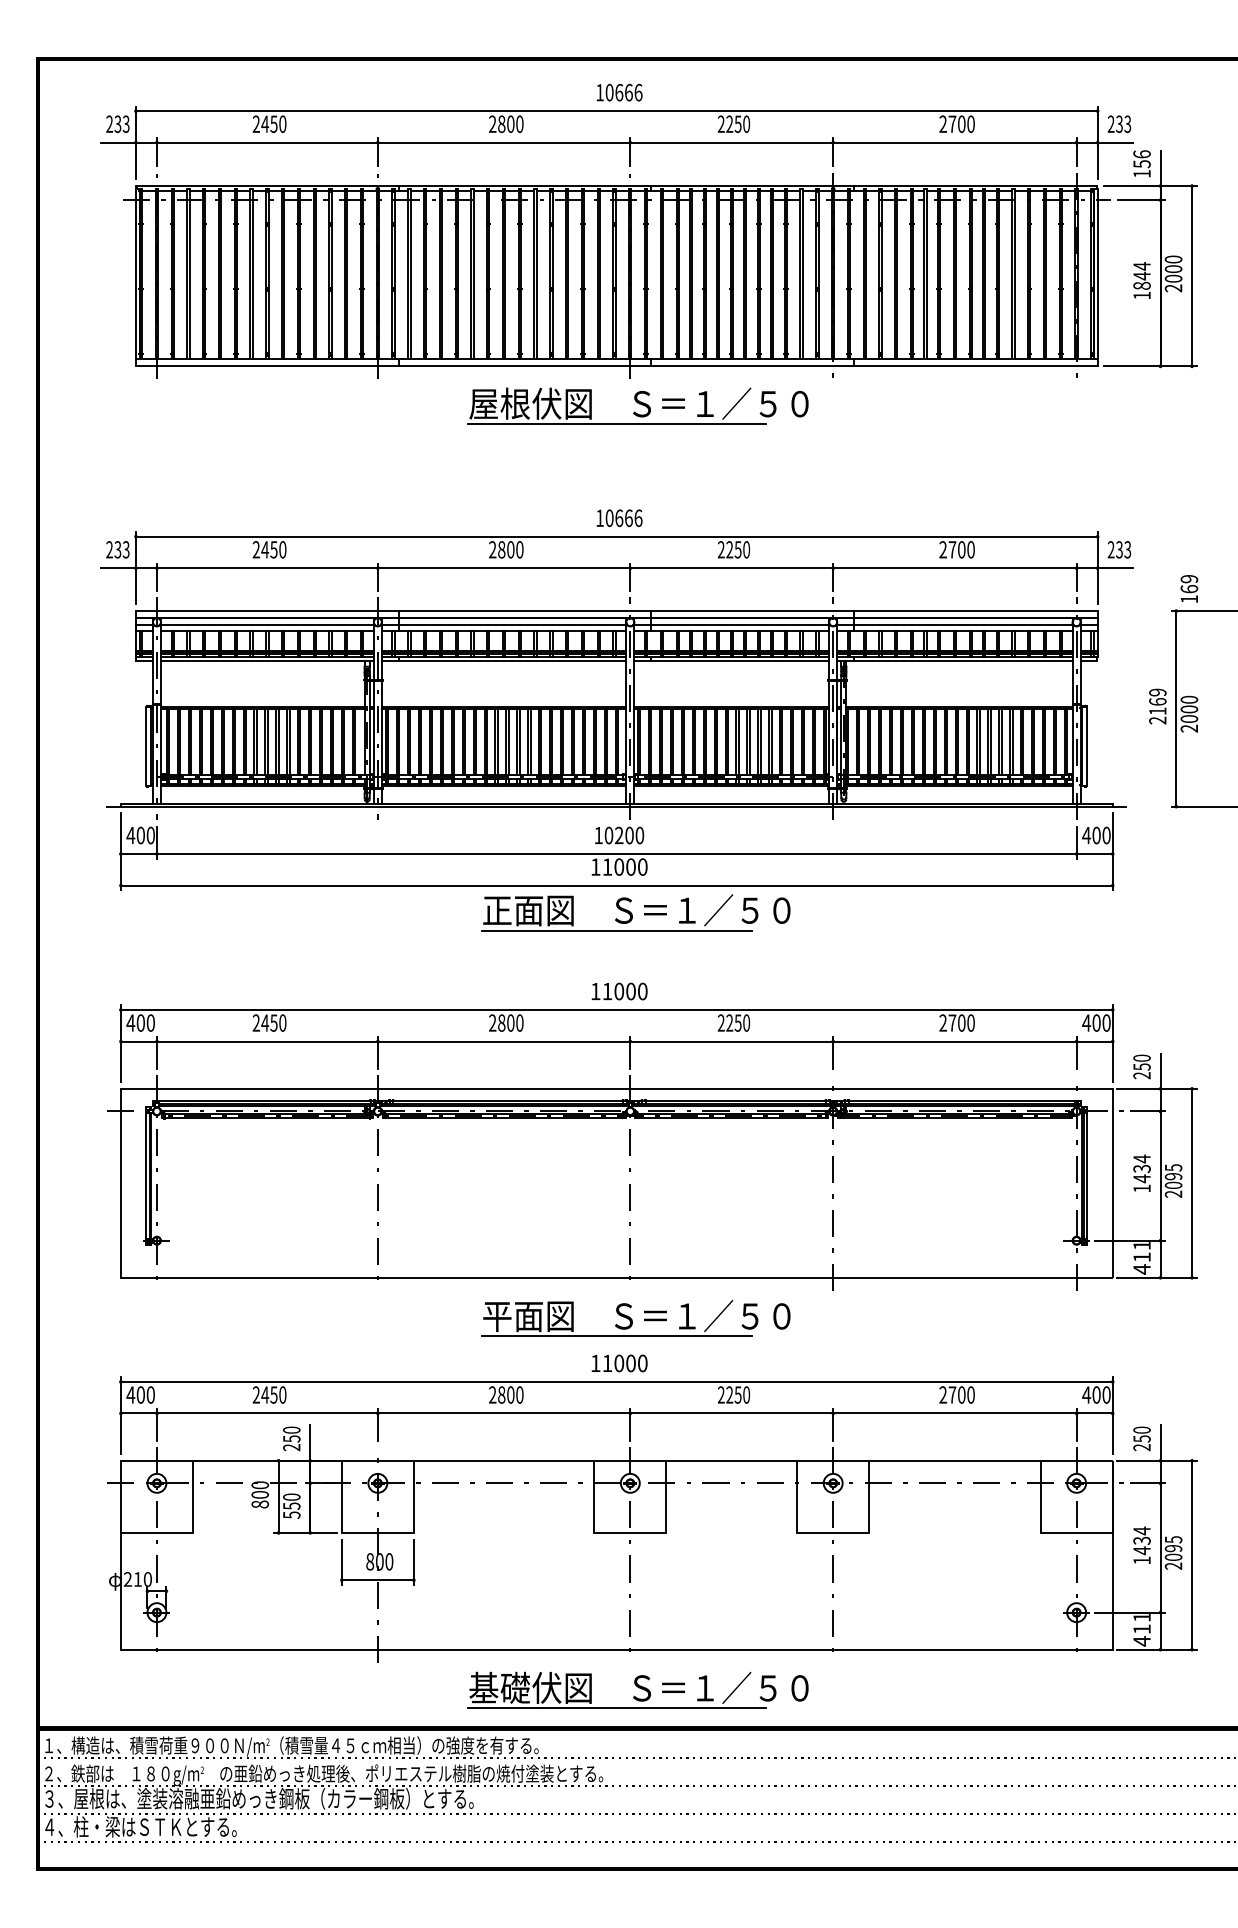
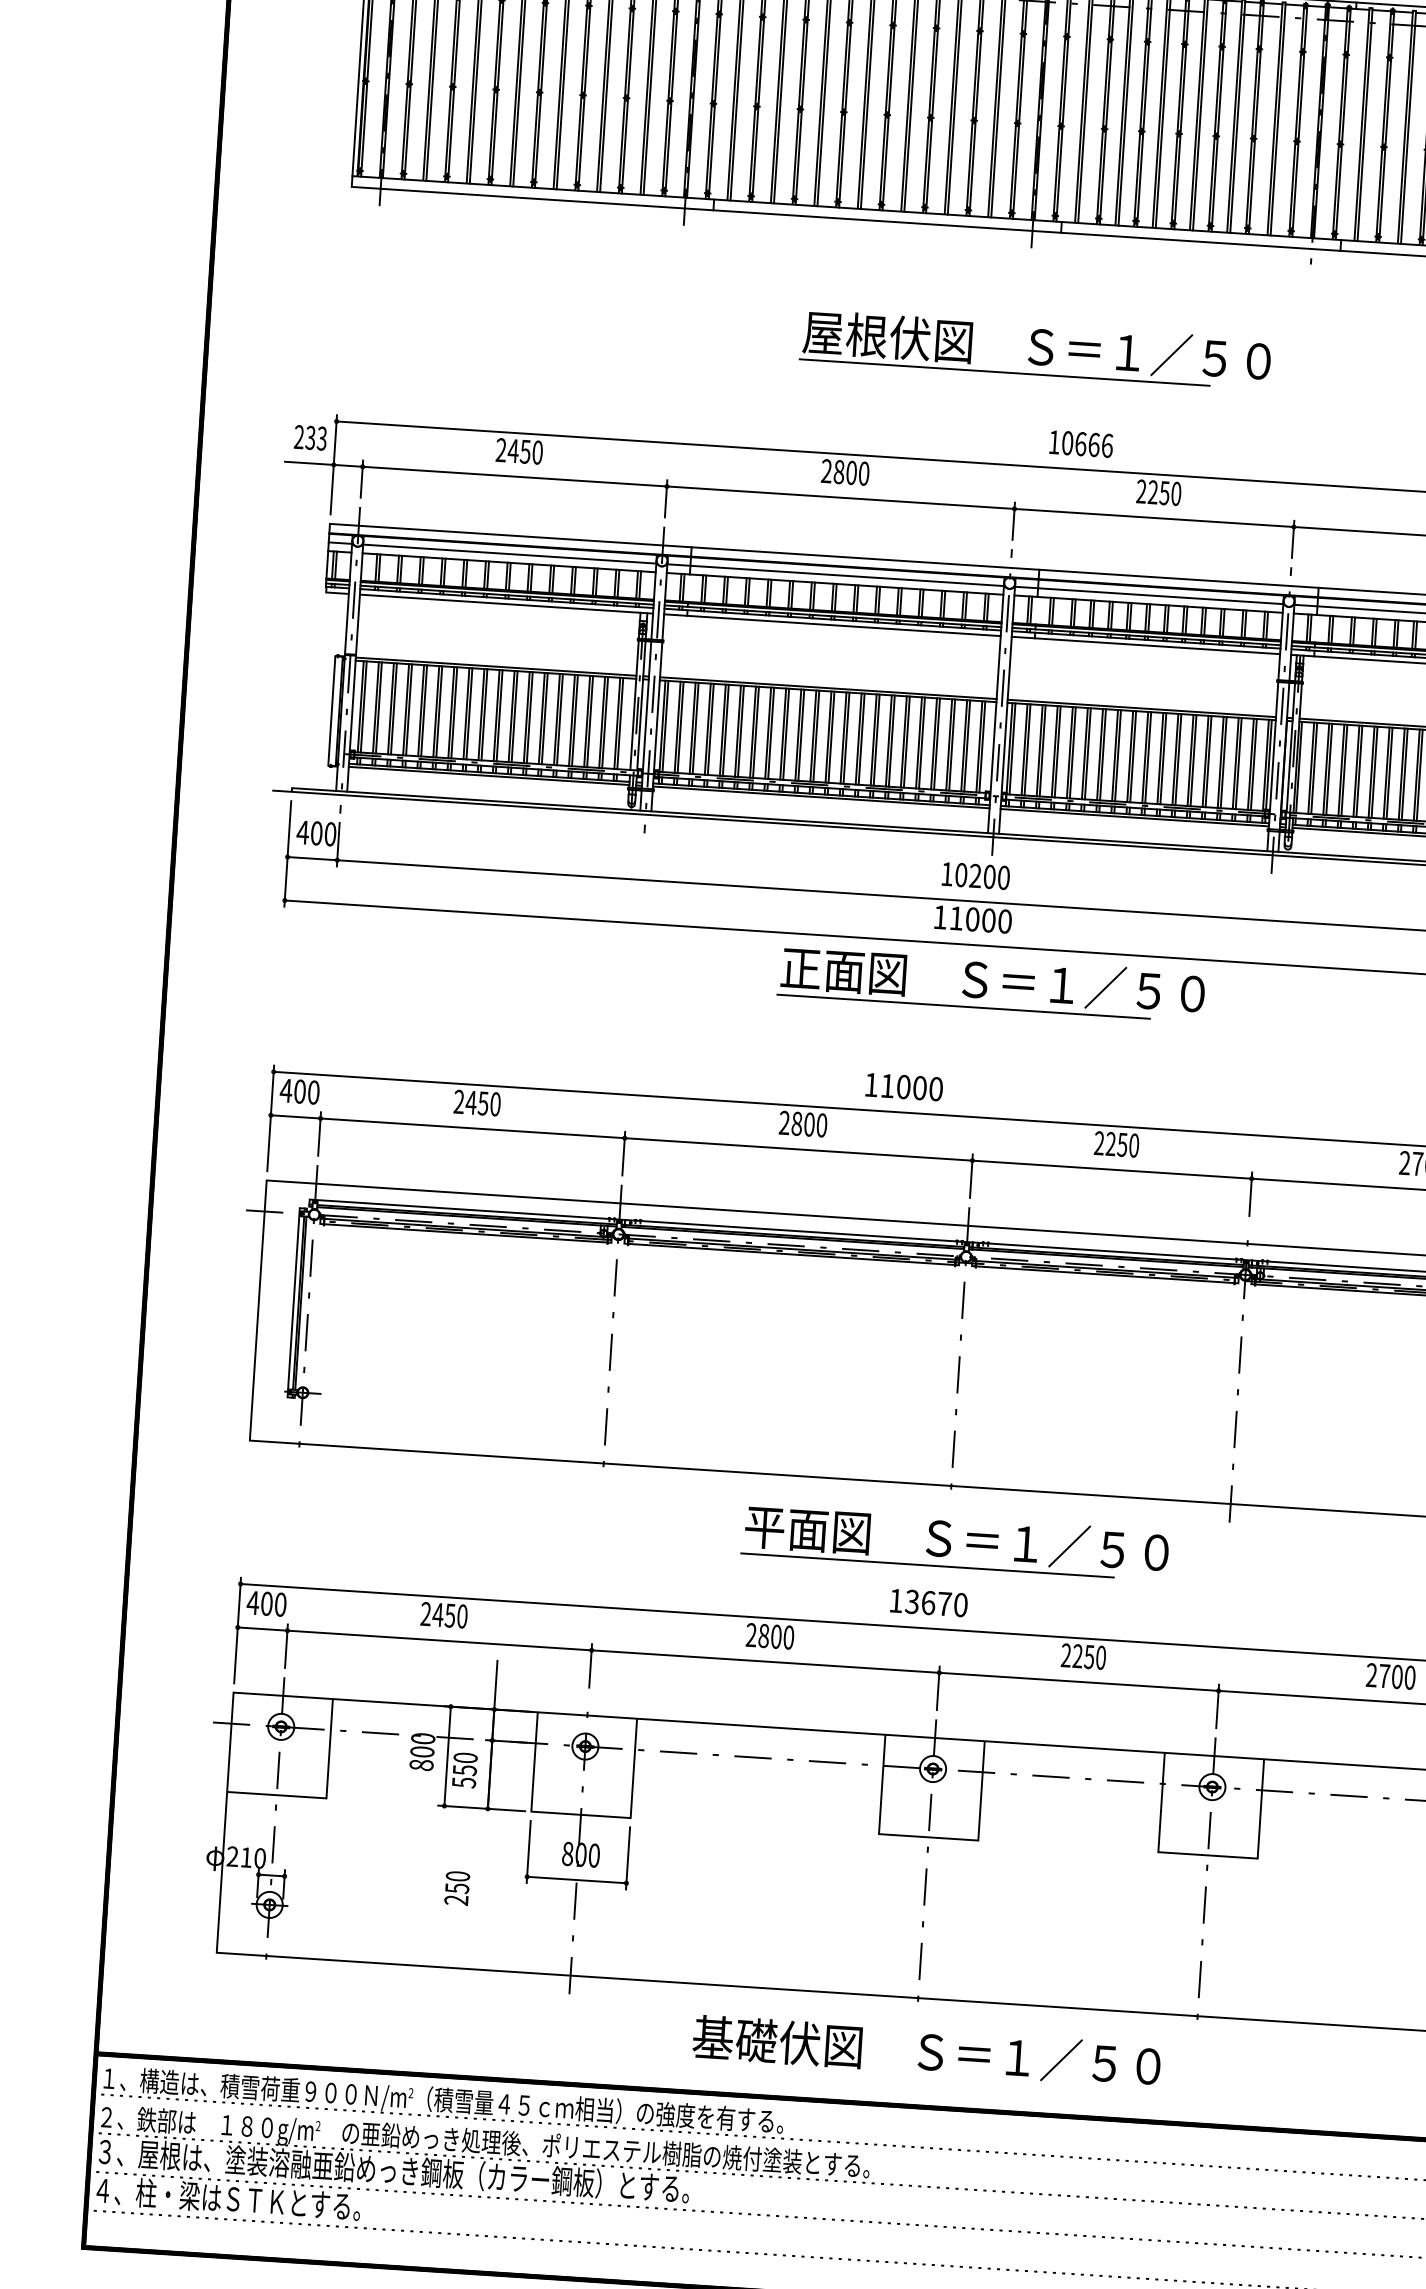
part: (637, 405) -> (1034, 348), moved
text: (619, 517) -> (1081, 443), moved
text: (619, 991) -> (904, 1087), moved
text: (618, 1363) -> (927, 1602), 11000 -> 13670
text: (291, 1438) -> (456, 1887), moved
line: (616, 1708) -> (893, 2077), removed

